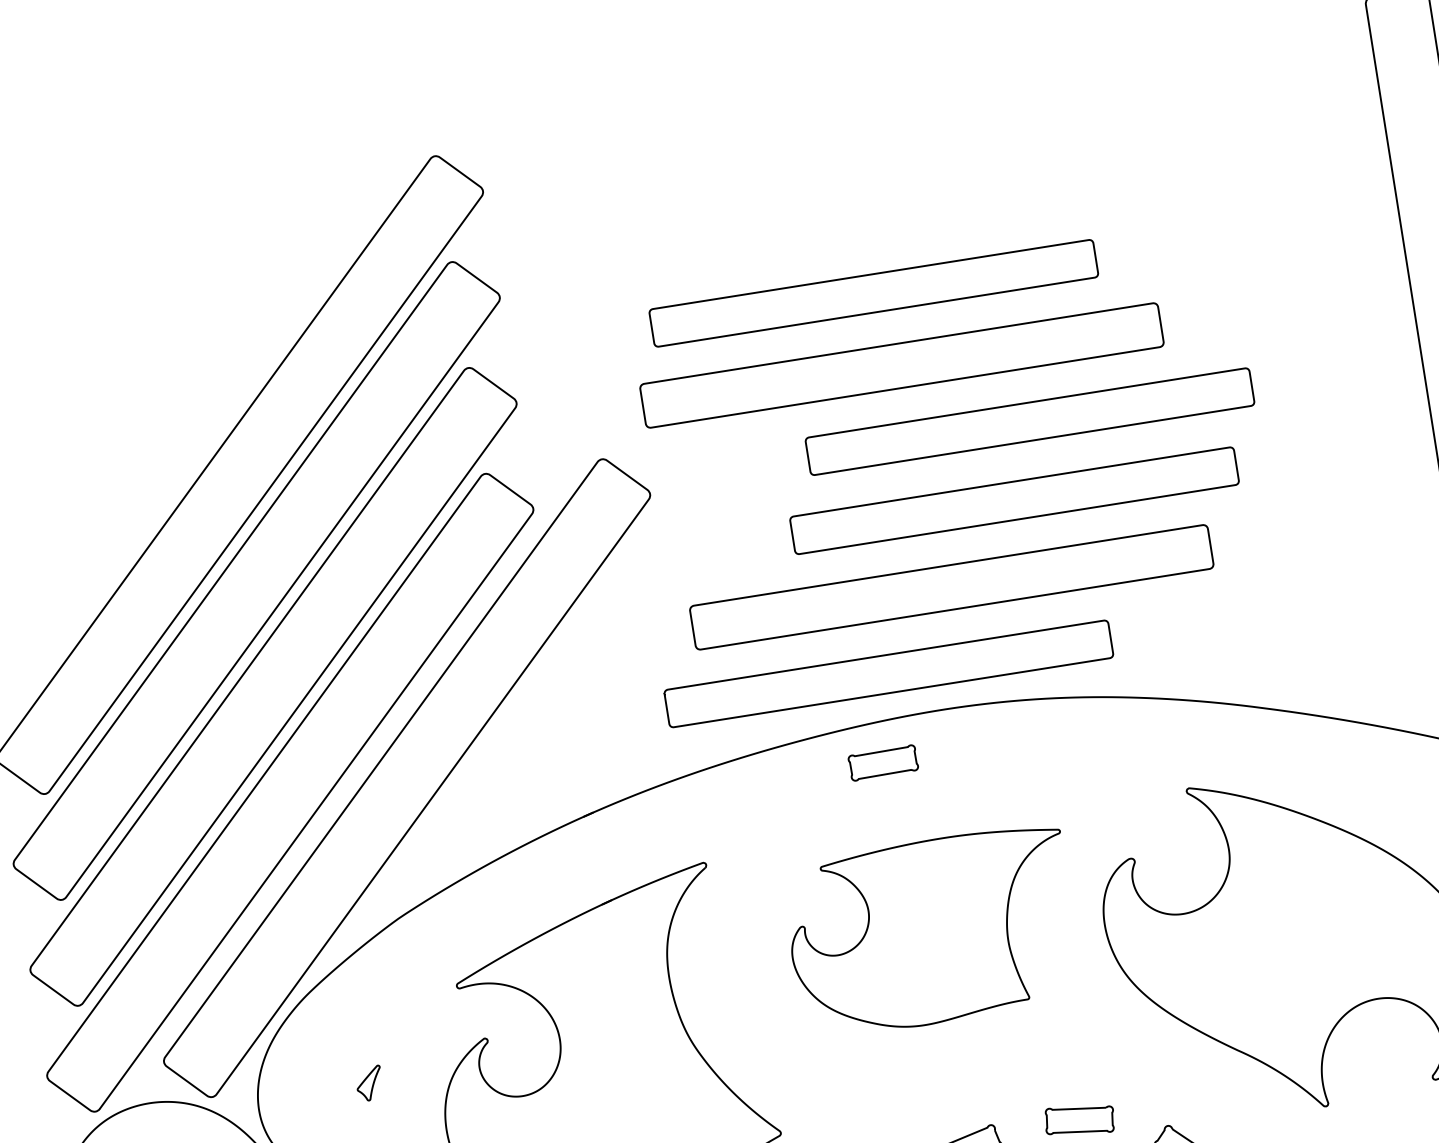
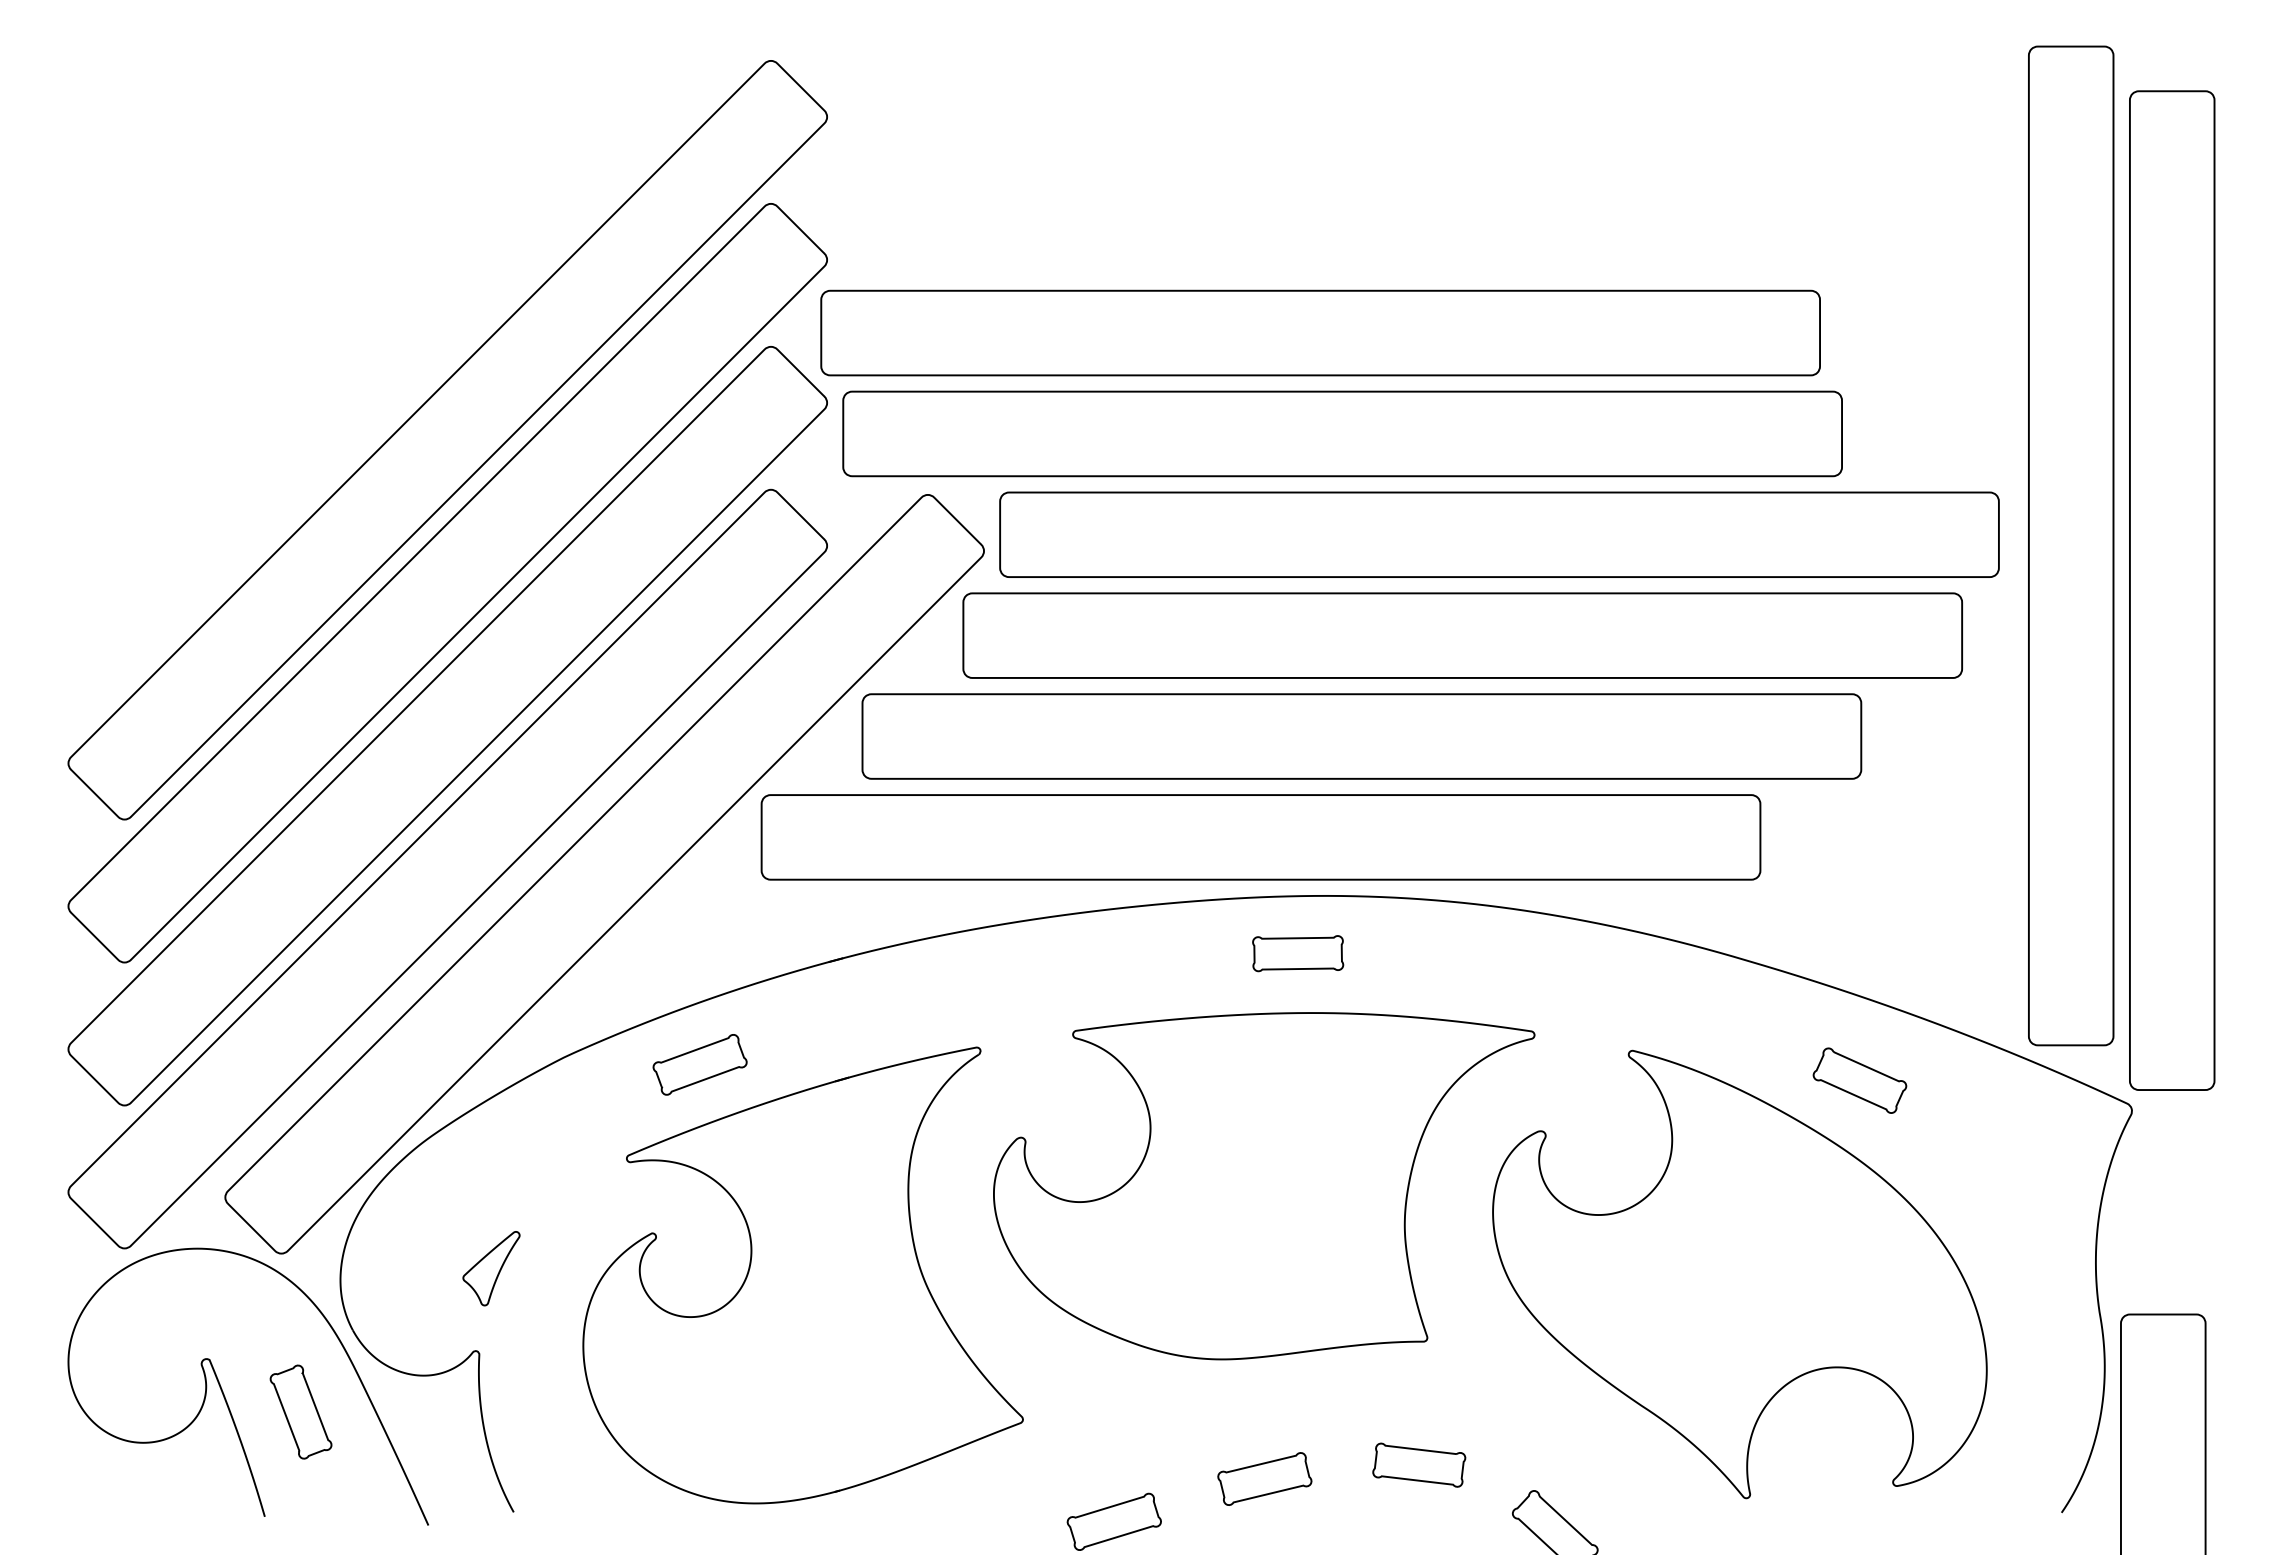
part: (873, 292) -> (1320, 332), size x1.67
part: (901, 365) -> (1342, 433), size x1.43
part: (1029, 421) -> (1499, 534), size x1.67
part: (1014, 500) -> (1462, 635), size x1.67
part: (951, 587) -> (1361, 736), size x1.43
part: (888, 674) -> (1260, 837), size x1.67
part: (883, 762) -> (1298, 953), moved
part: (1360, 783) -> (1859, 1080), added
part: (499, 907) -> (699, 1064), added
part: (932, 932) -> (1264, 1186), size x1.43
part: (369, 1083) -> (491, 1268), size x1.67

